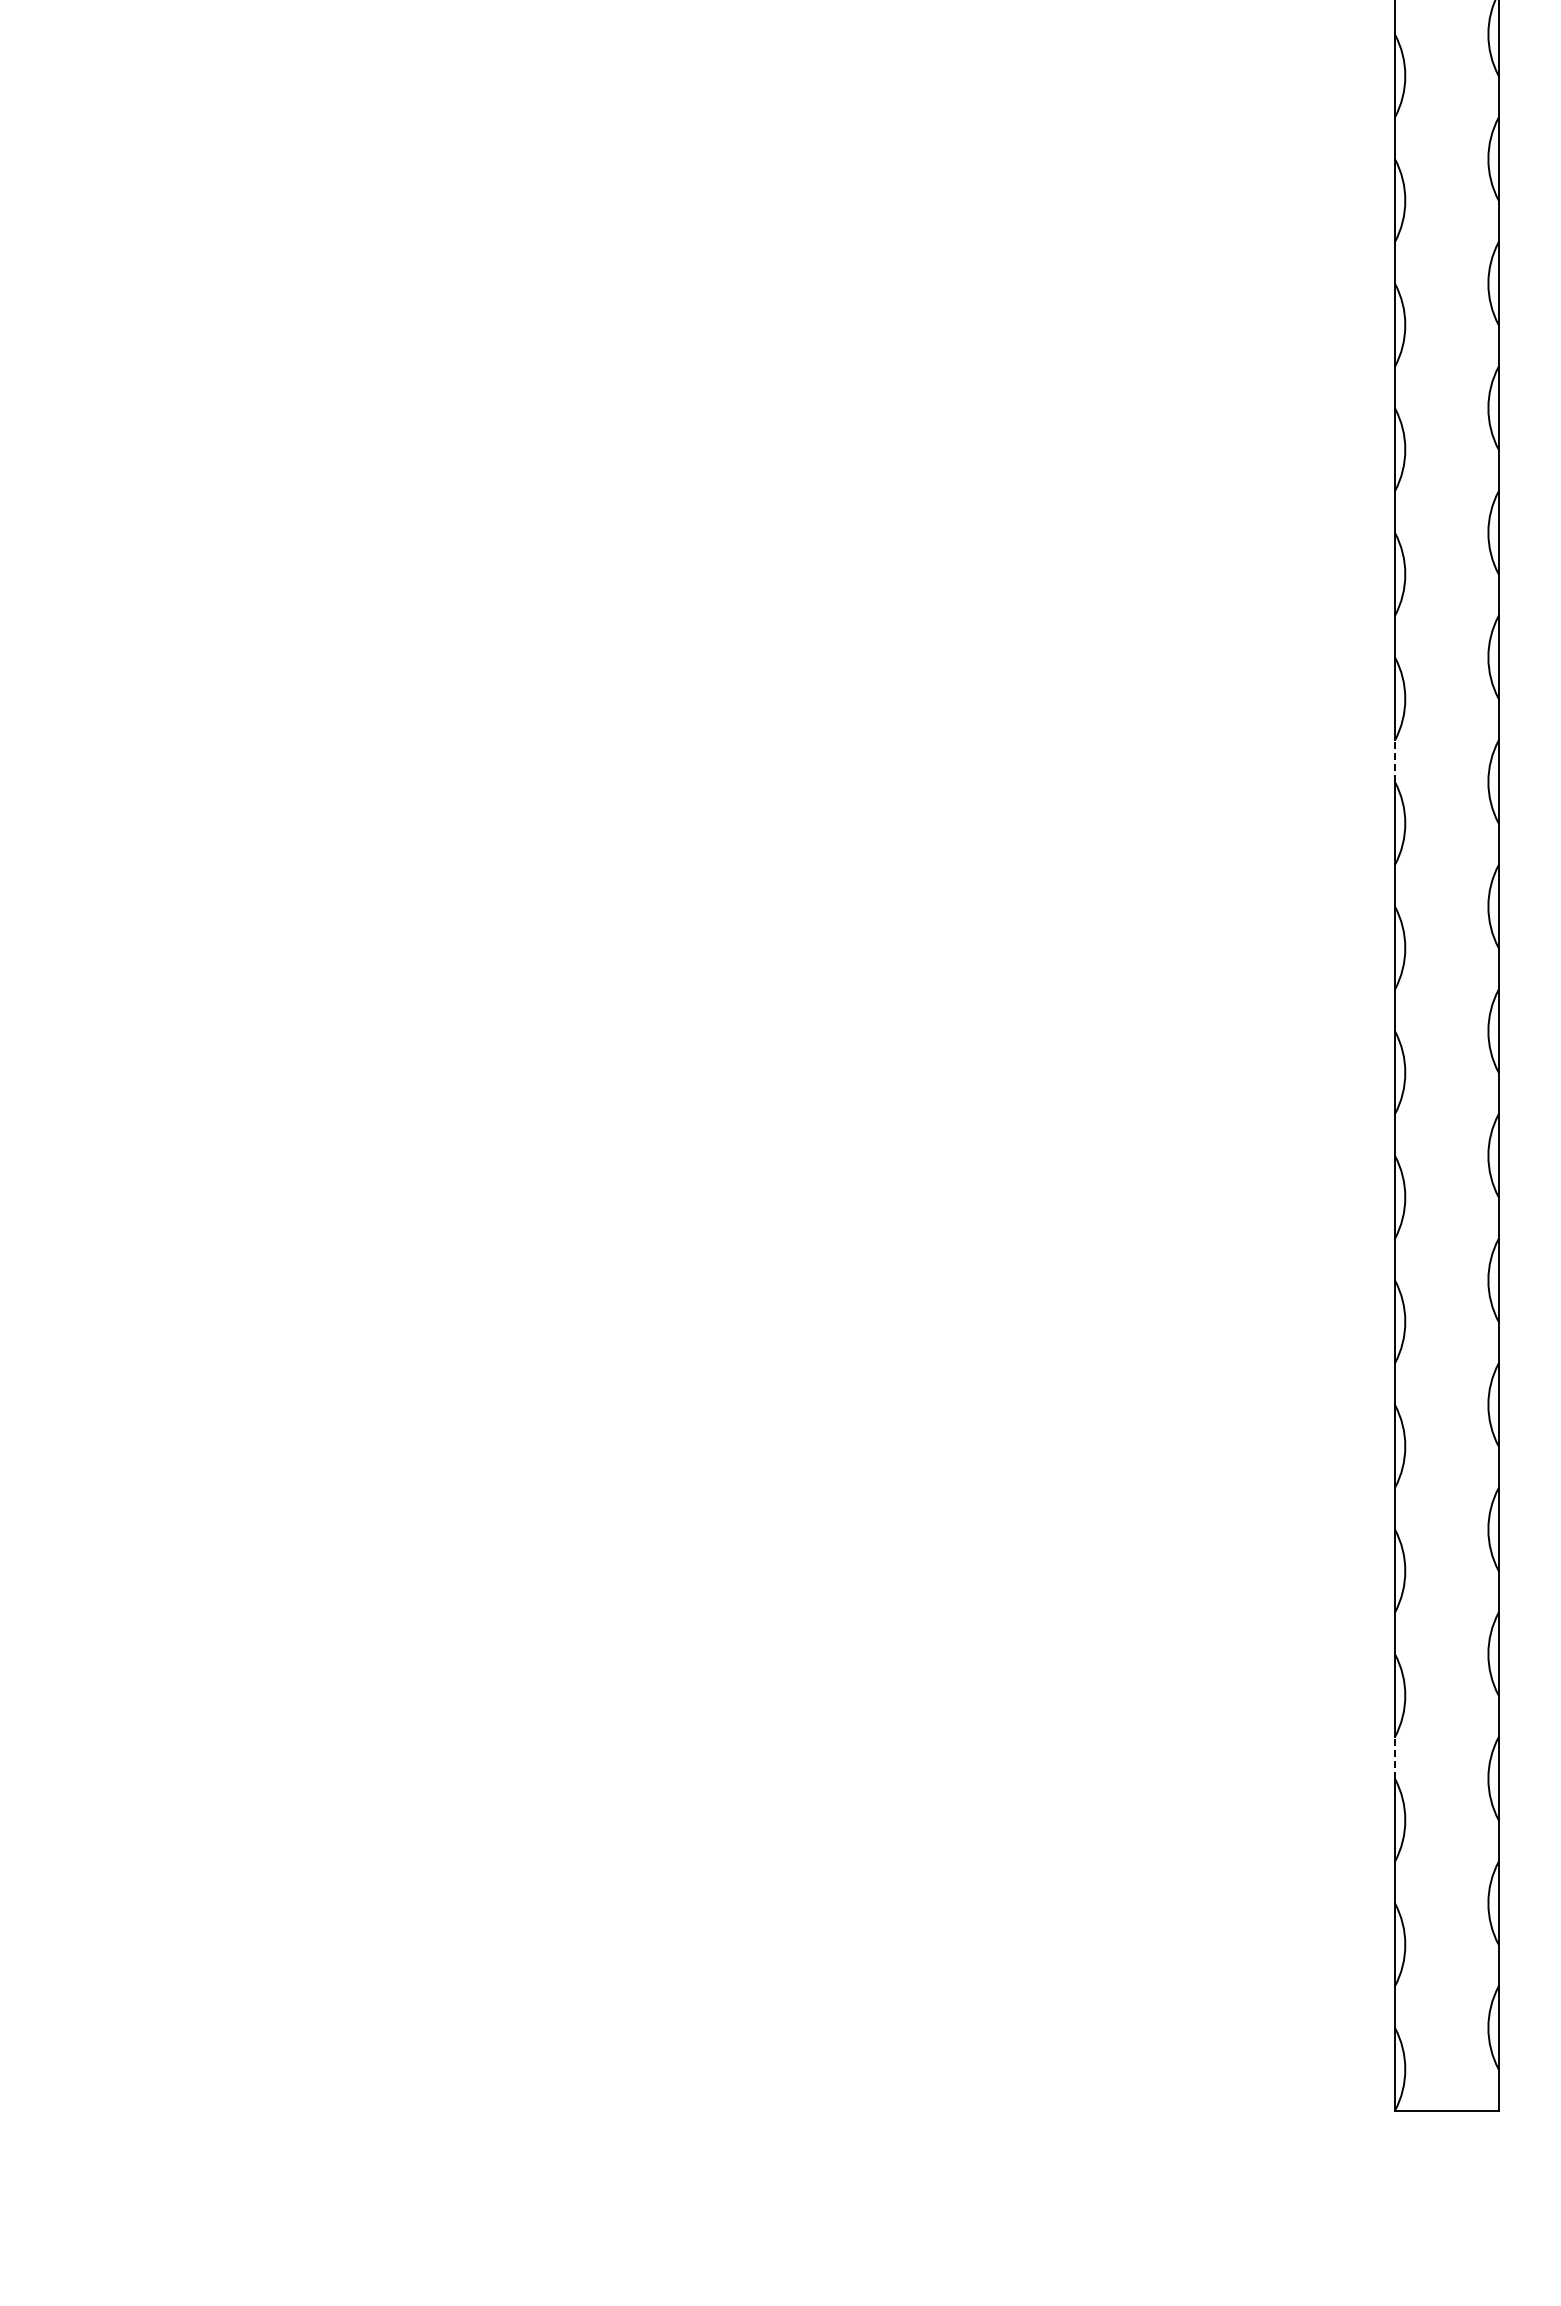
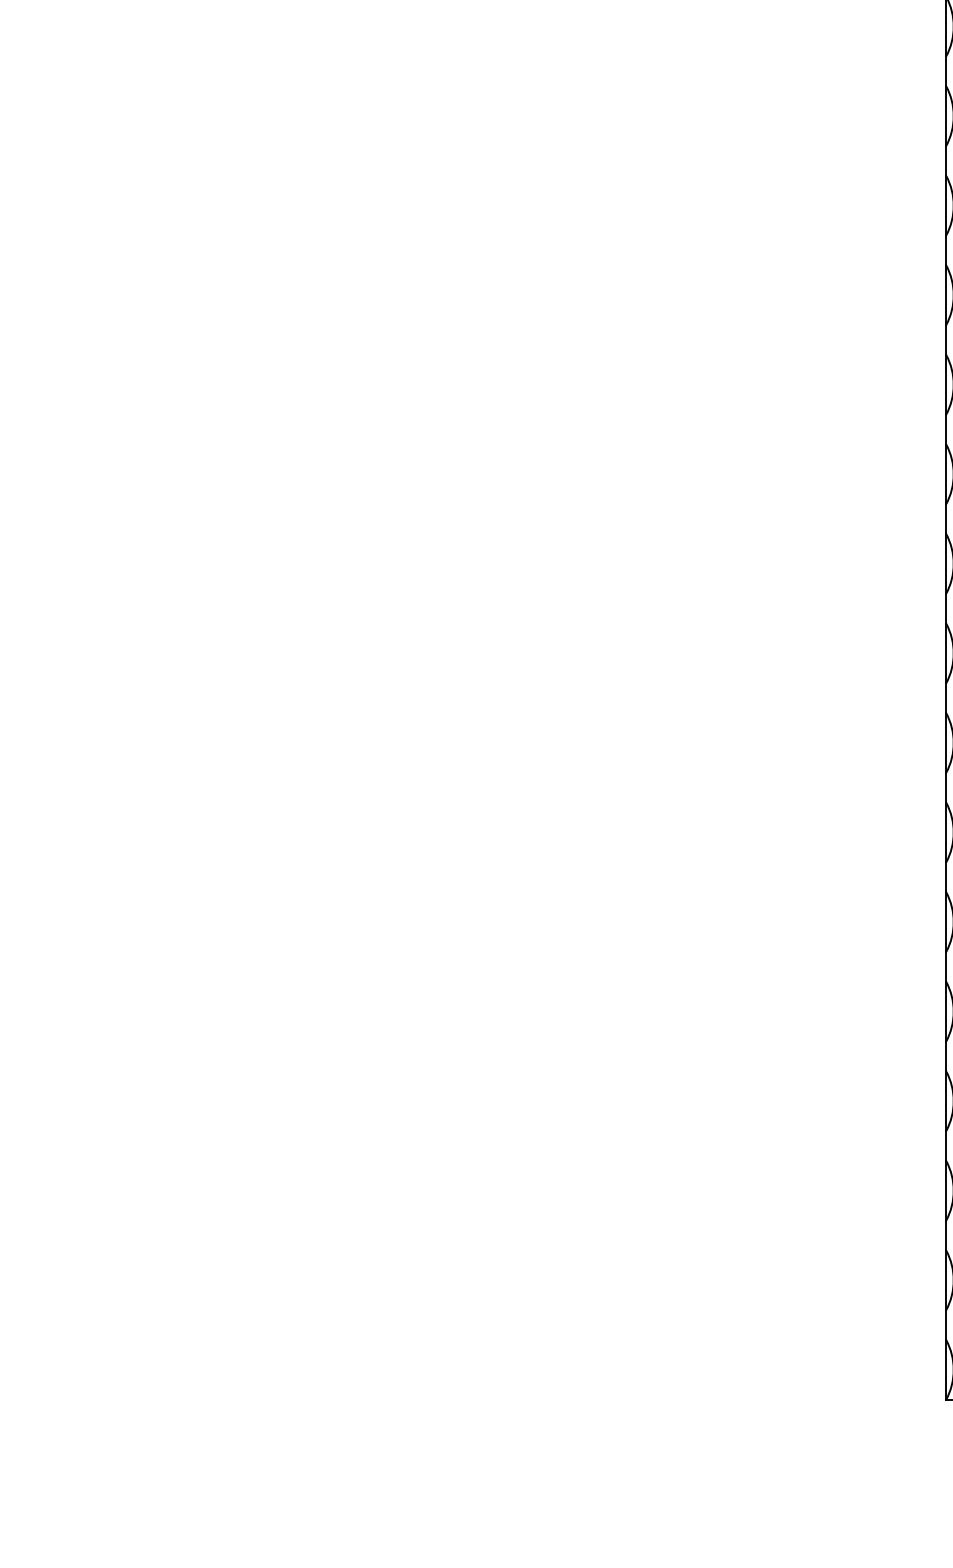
line: (1394, 761) -> (945, 429), dashed -> solid
line: (1394, 1757) -> (945, 1145), dashed -> solid

